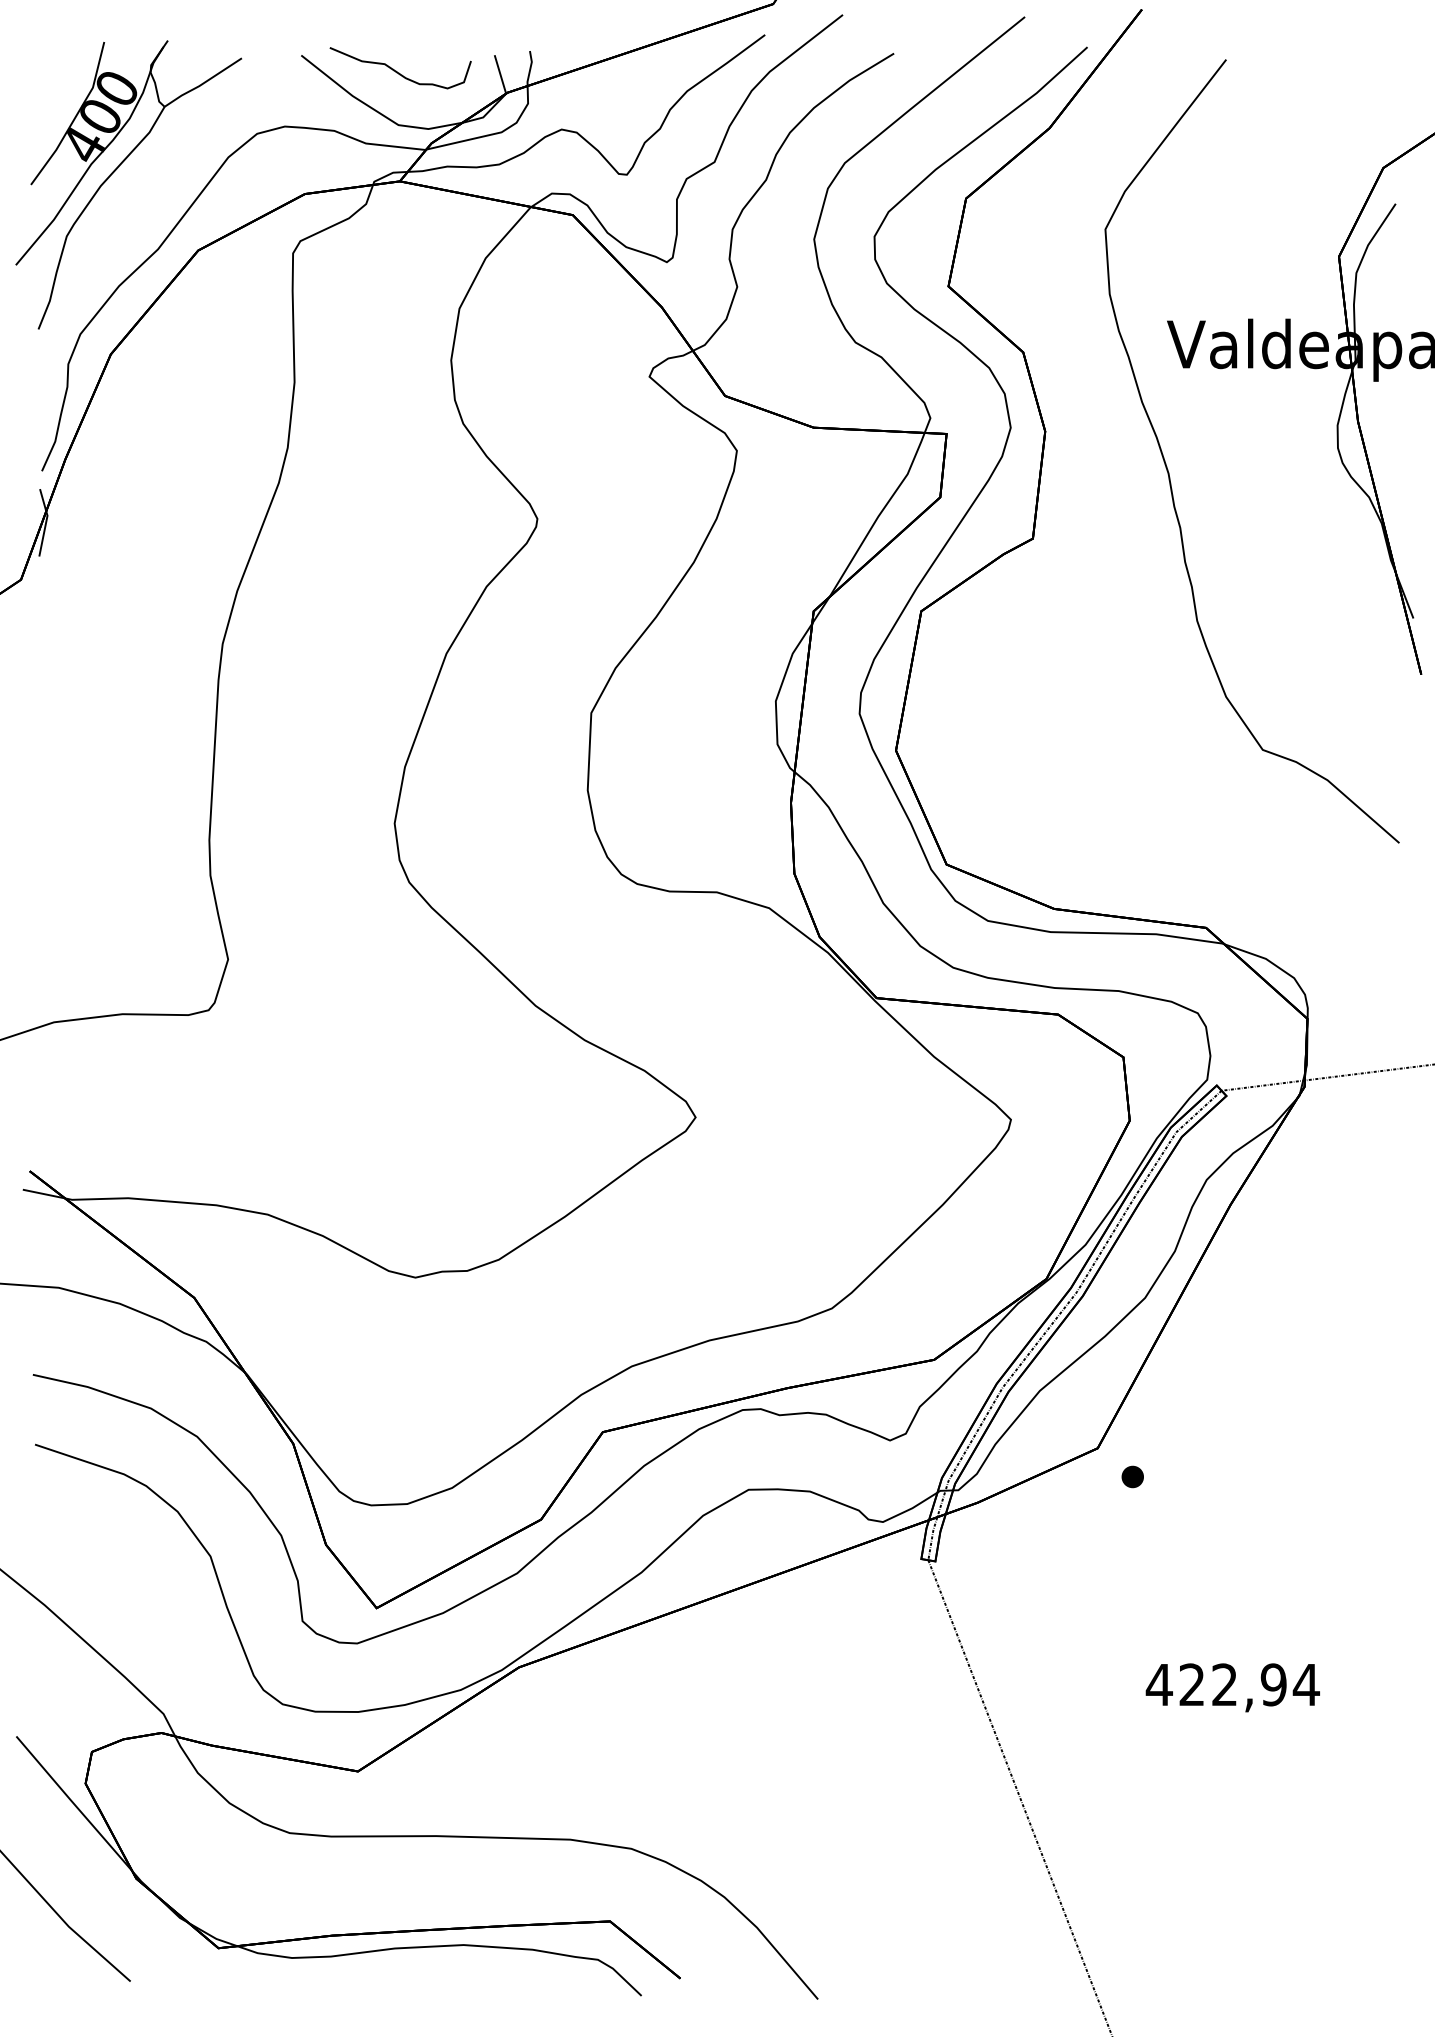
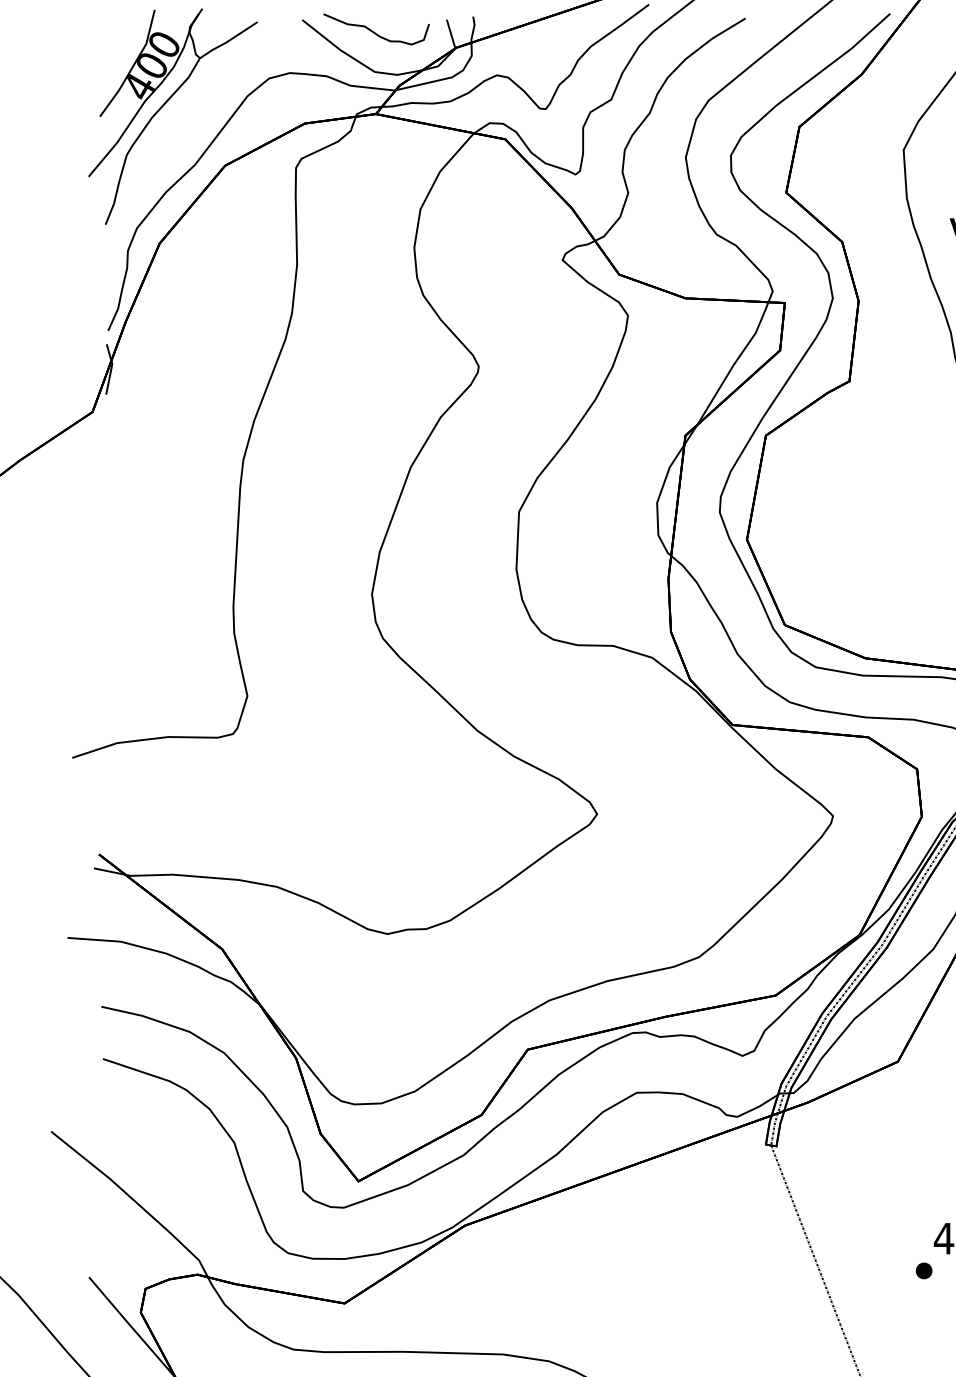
part: (1132, 1476) -> (923, 1270), moved

